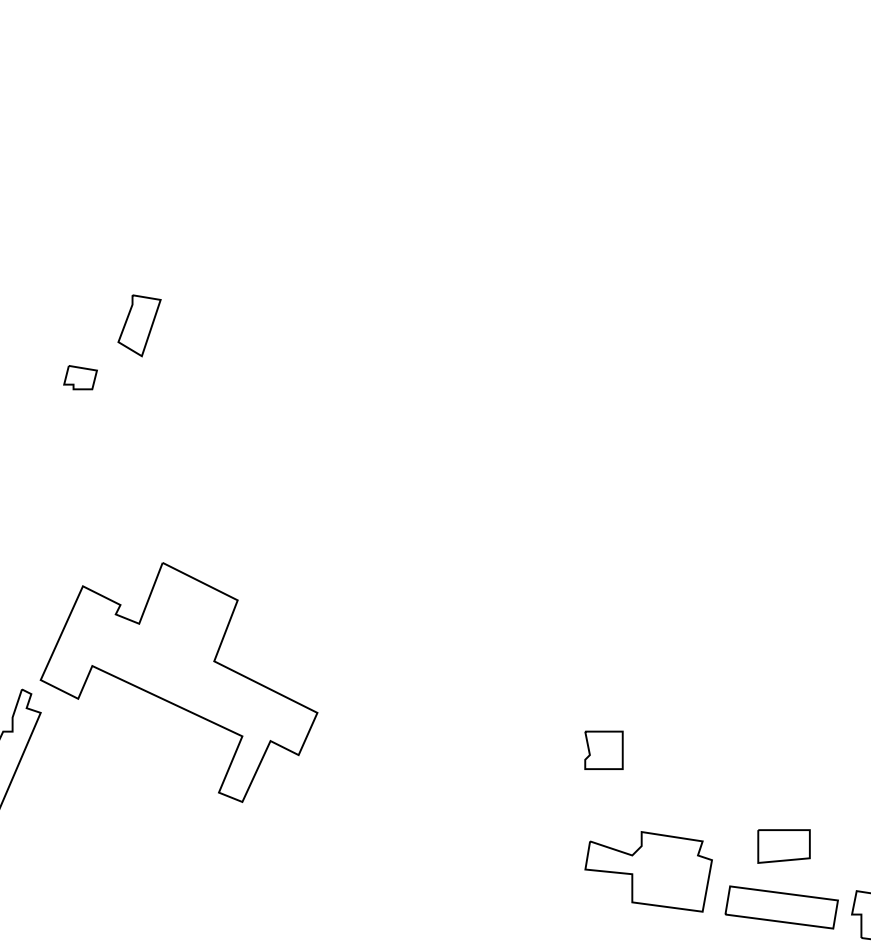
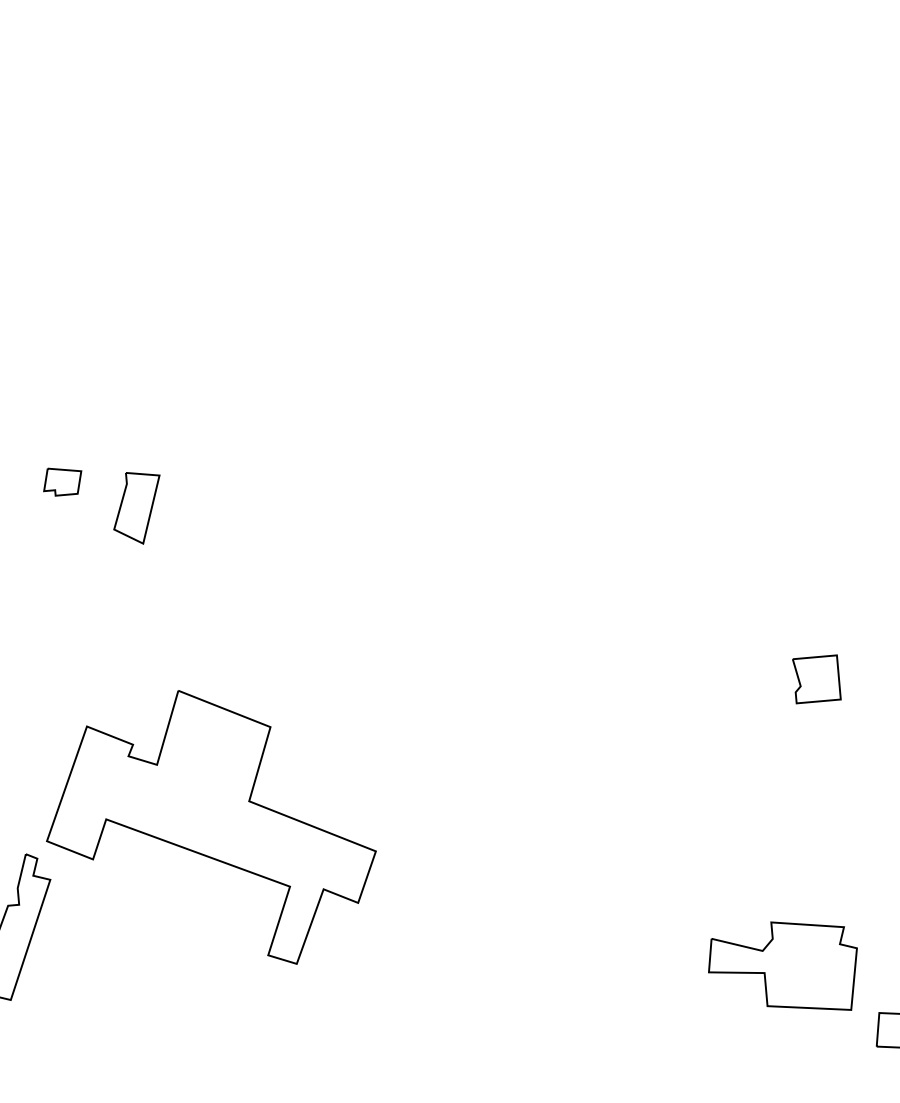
part: (139, 325) -> (137, 507), moved
part: (603, 749) -> (816, 678), moved
part: (648, 871) -> (783, 968), moved

